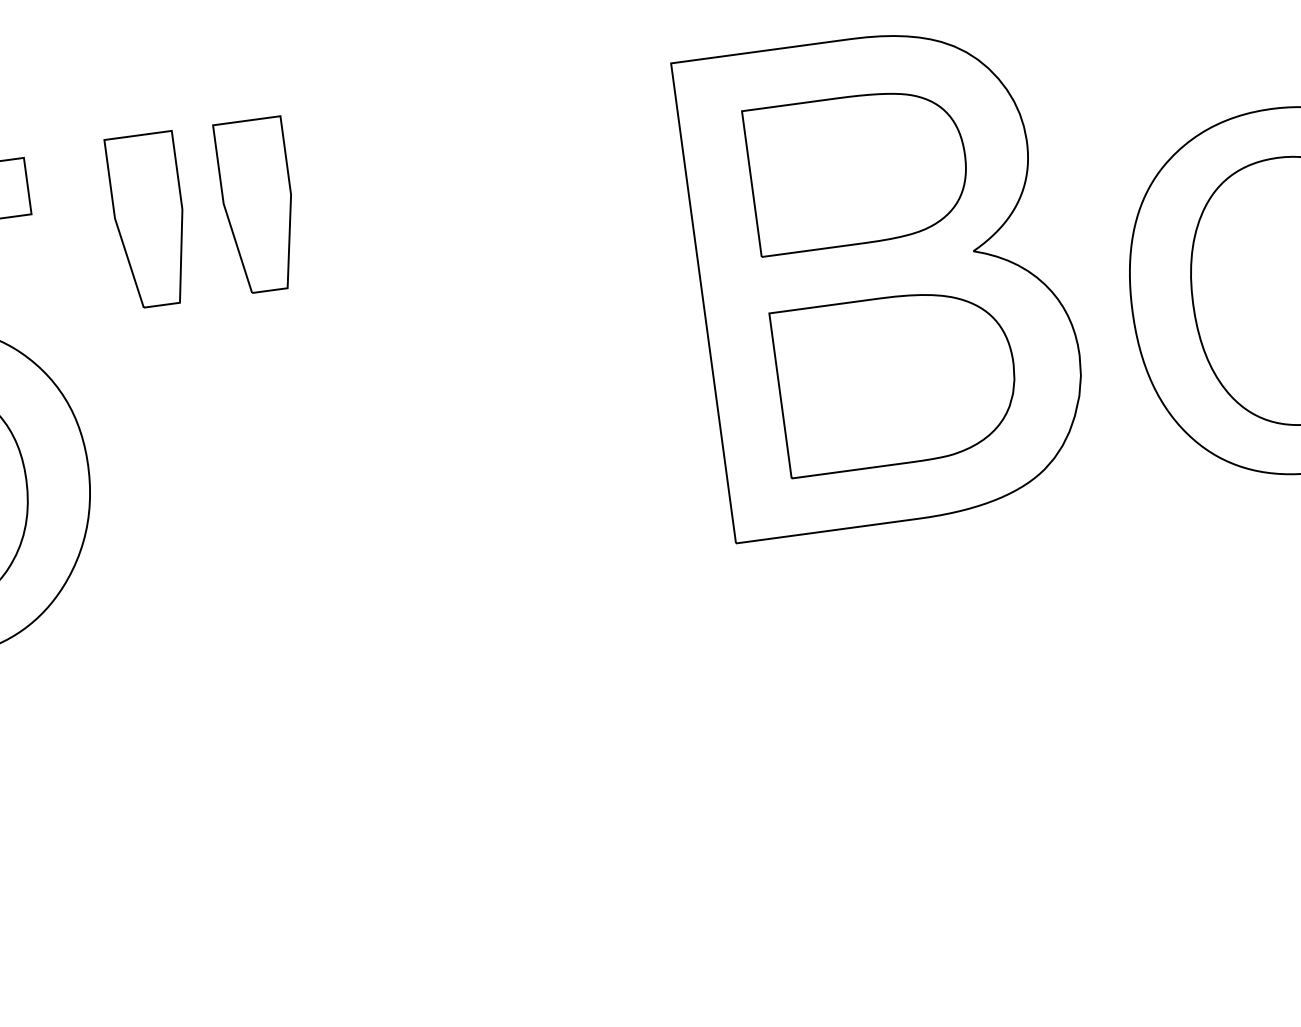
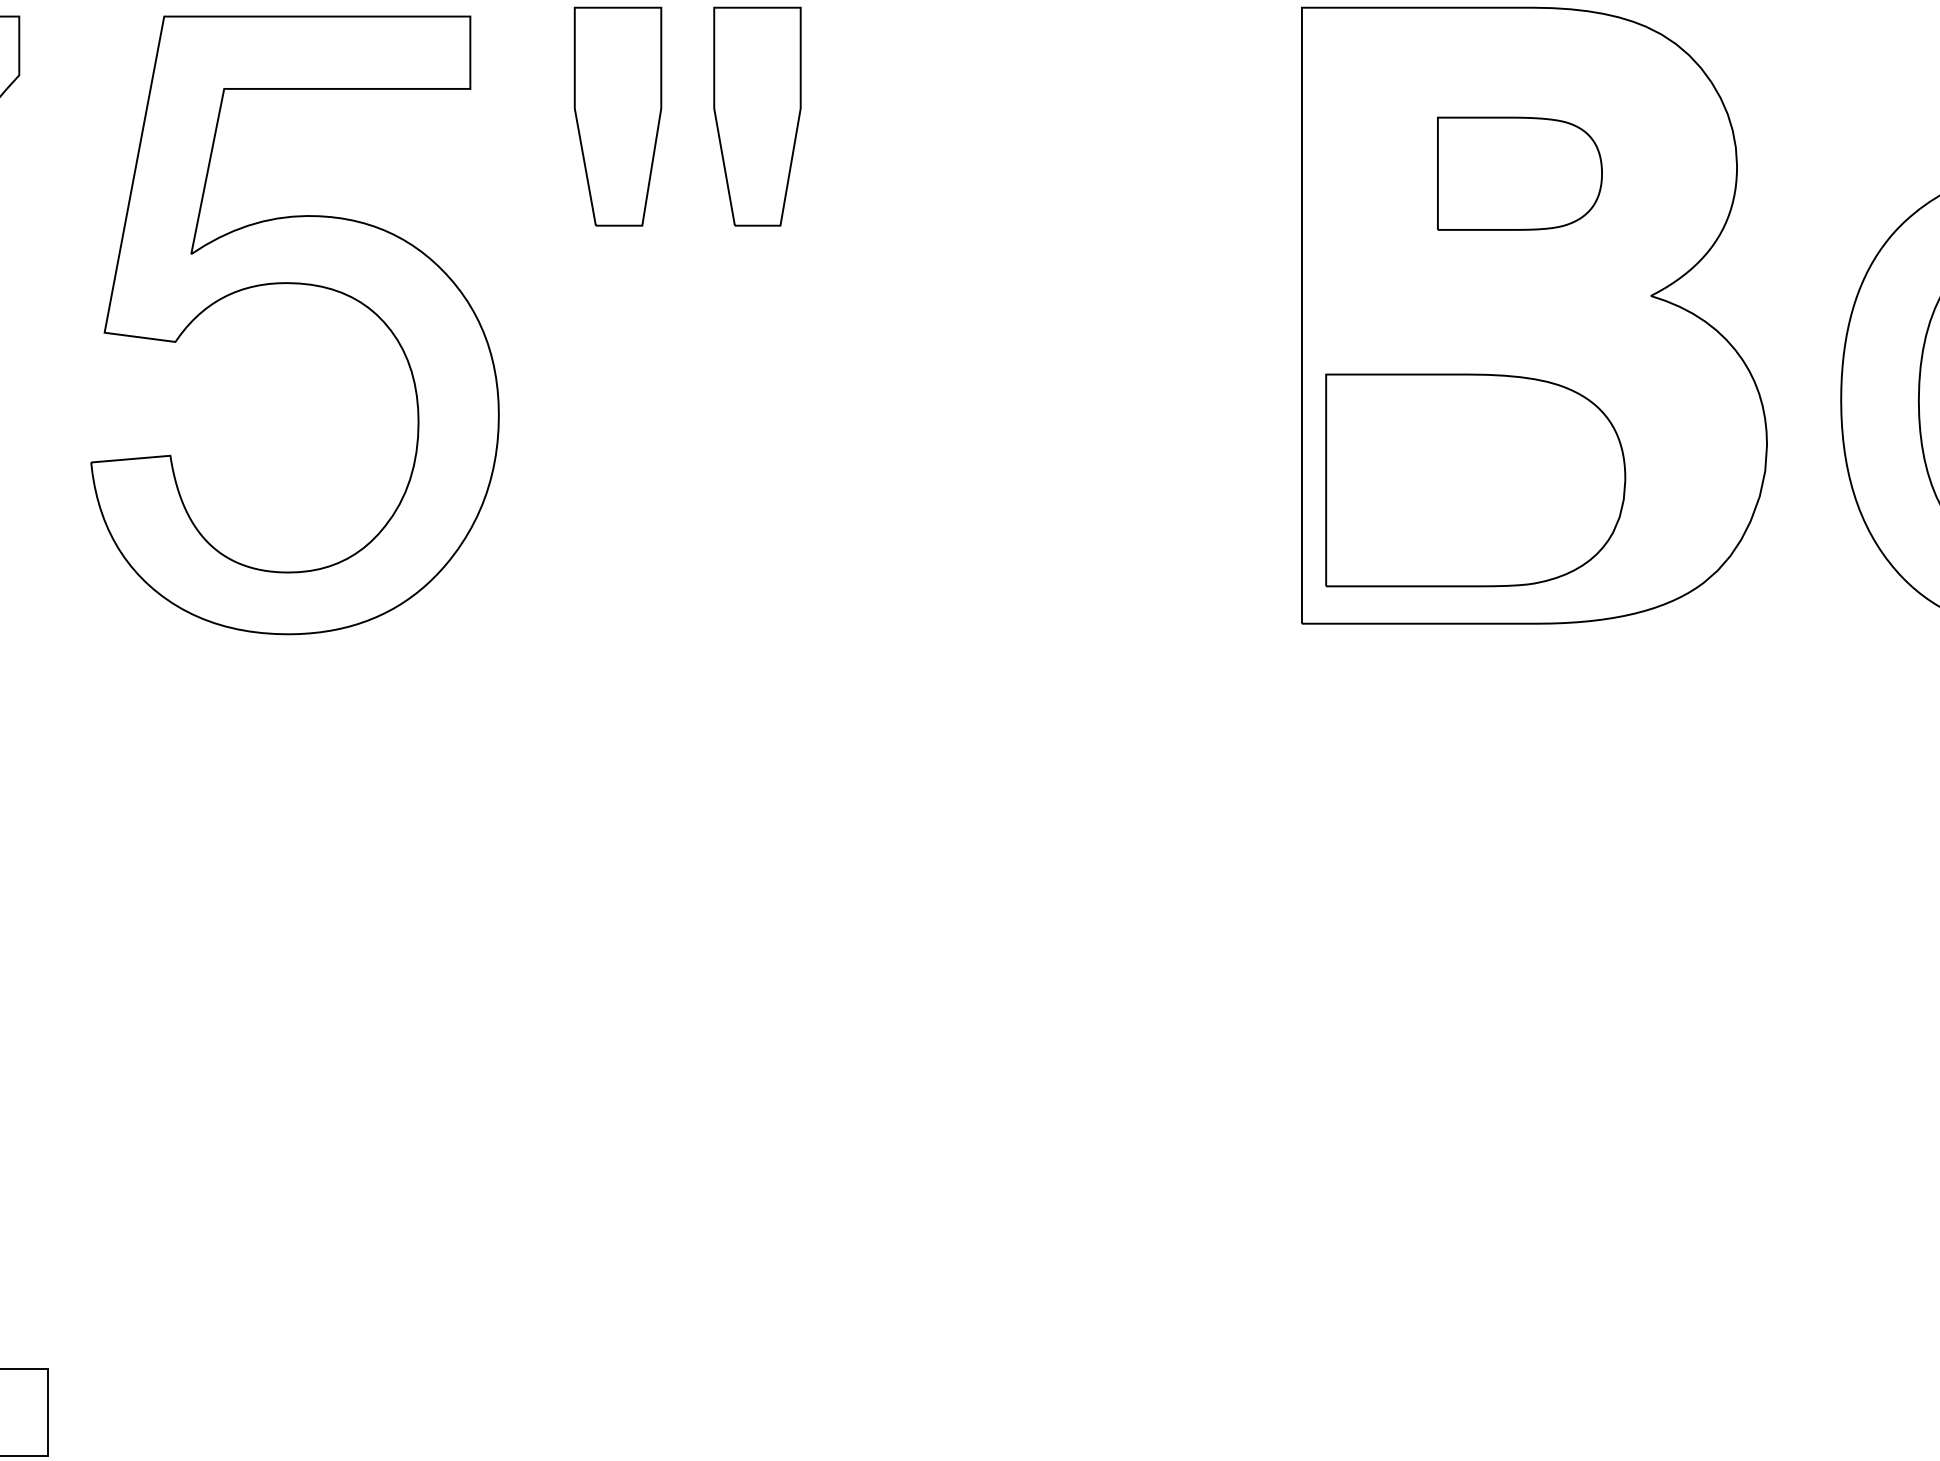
part: (858, 169) -> (1519, 173), size x0.6
part: (896, 380) -> (1475, 480), moved

